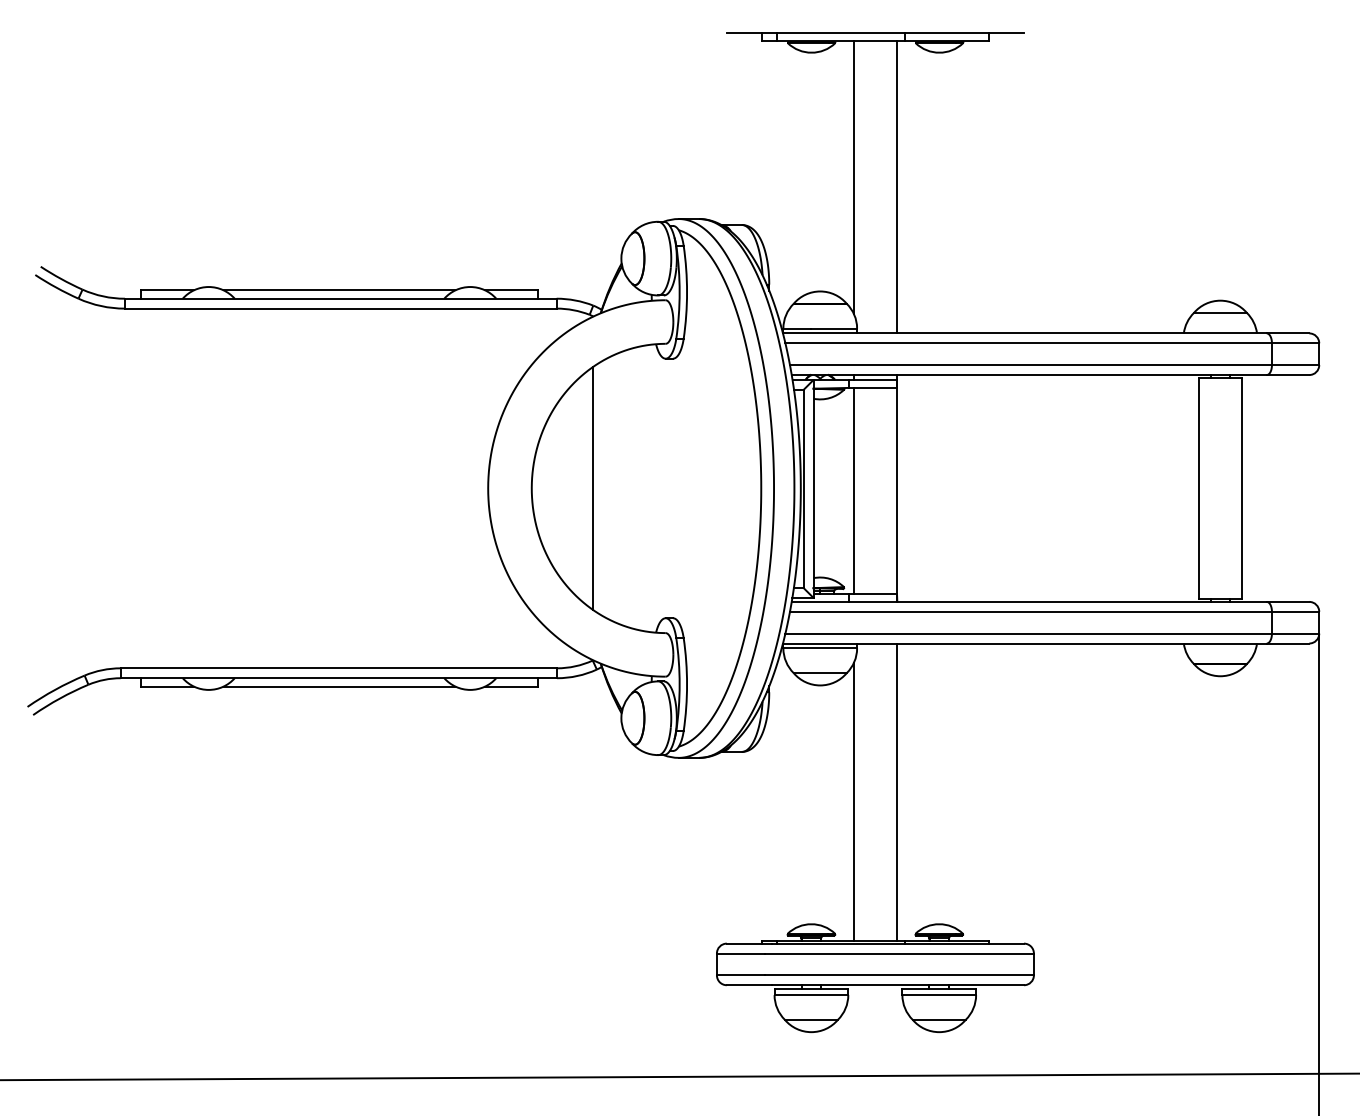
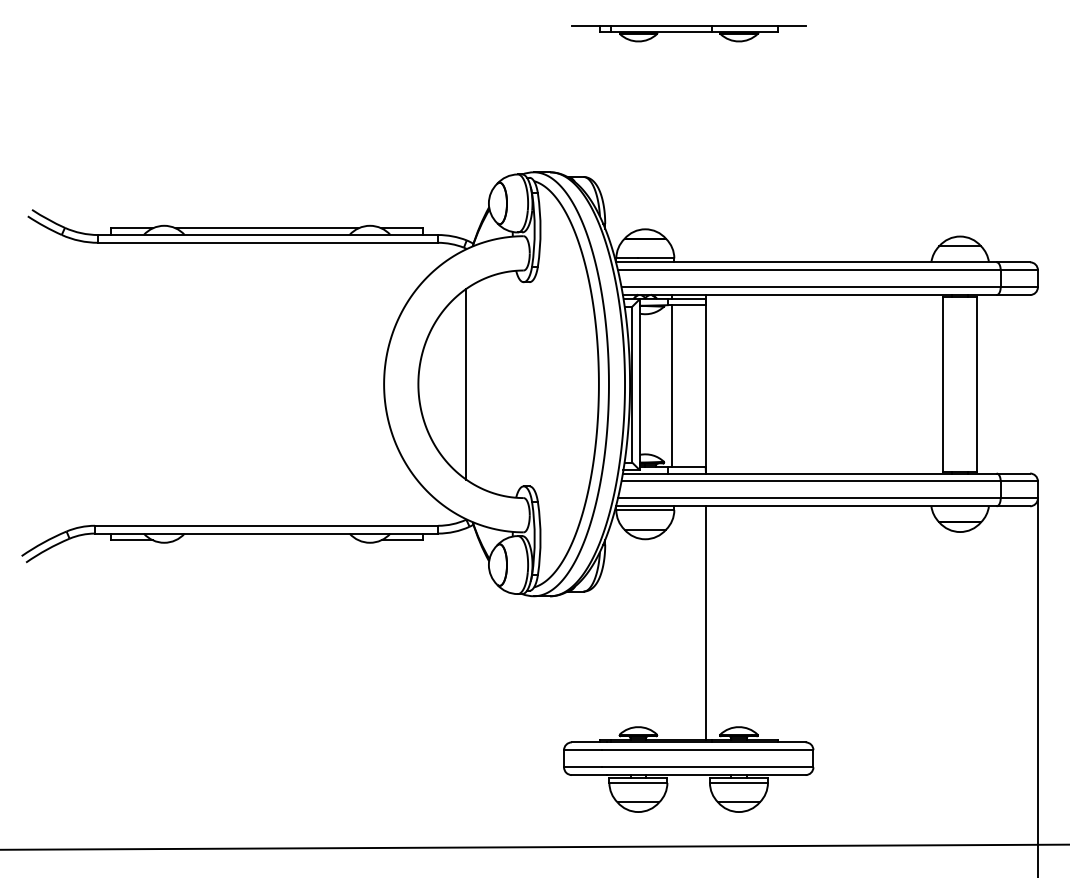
line: (853, 177) -> (671, 139), removed
line: (896, 187) -> (705, 147), removed
line: (338, 687) -> (266, 540), removed
line: (853, 801) -> (671, 630), removed

